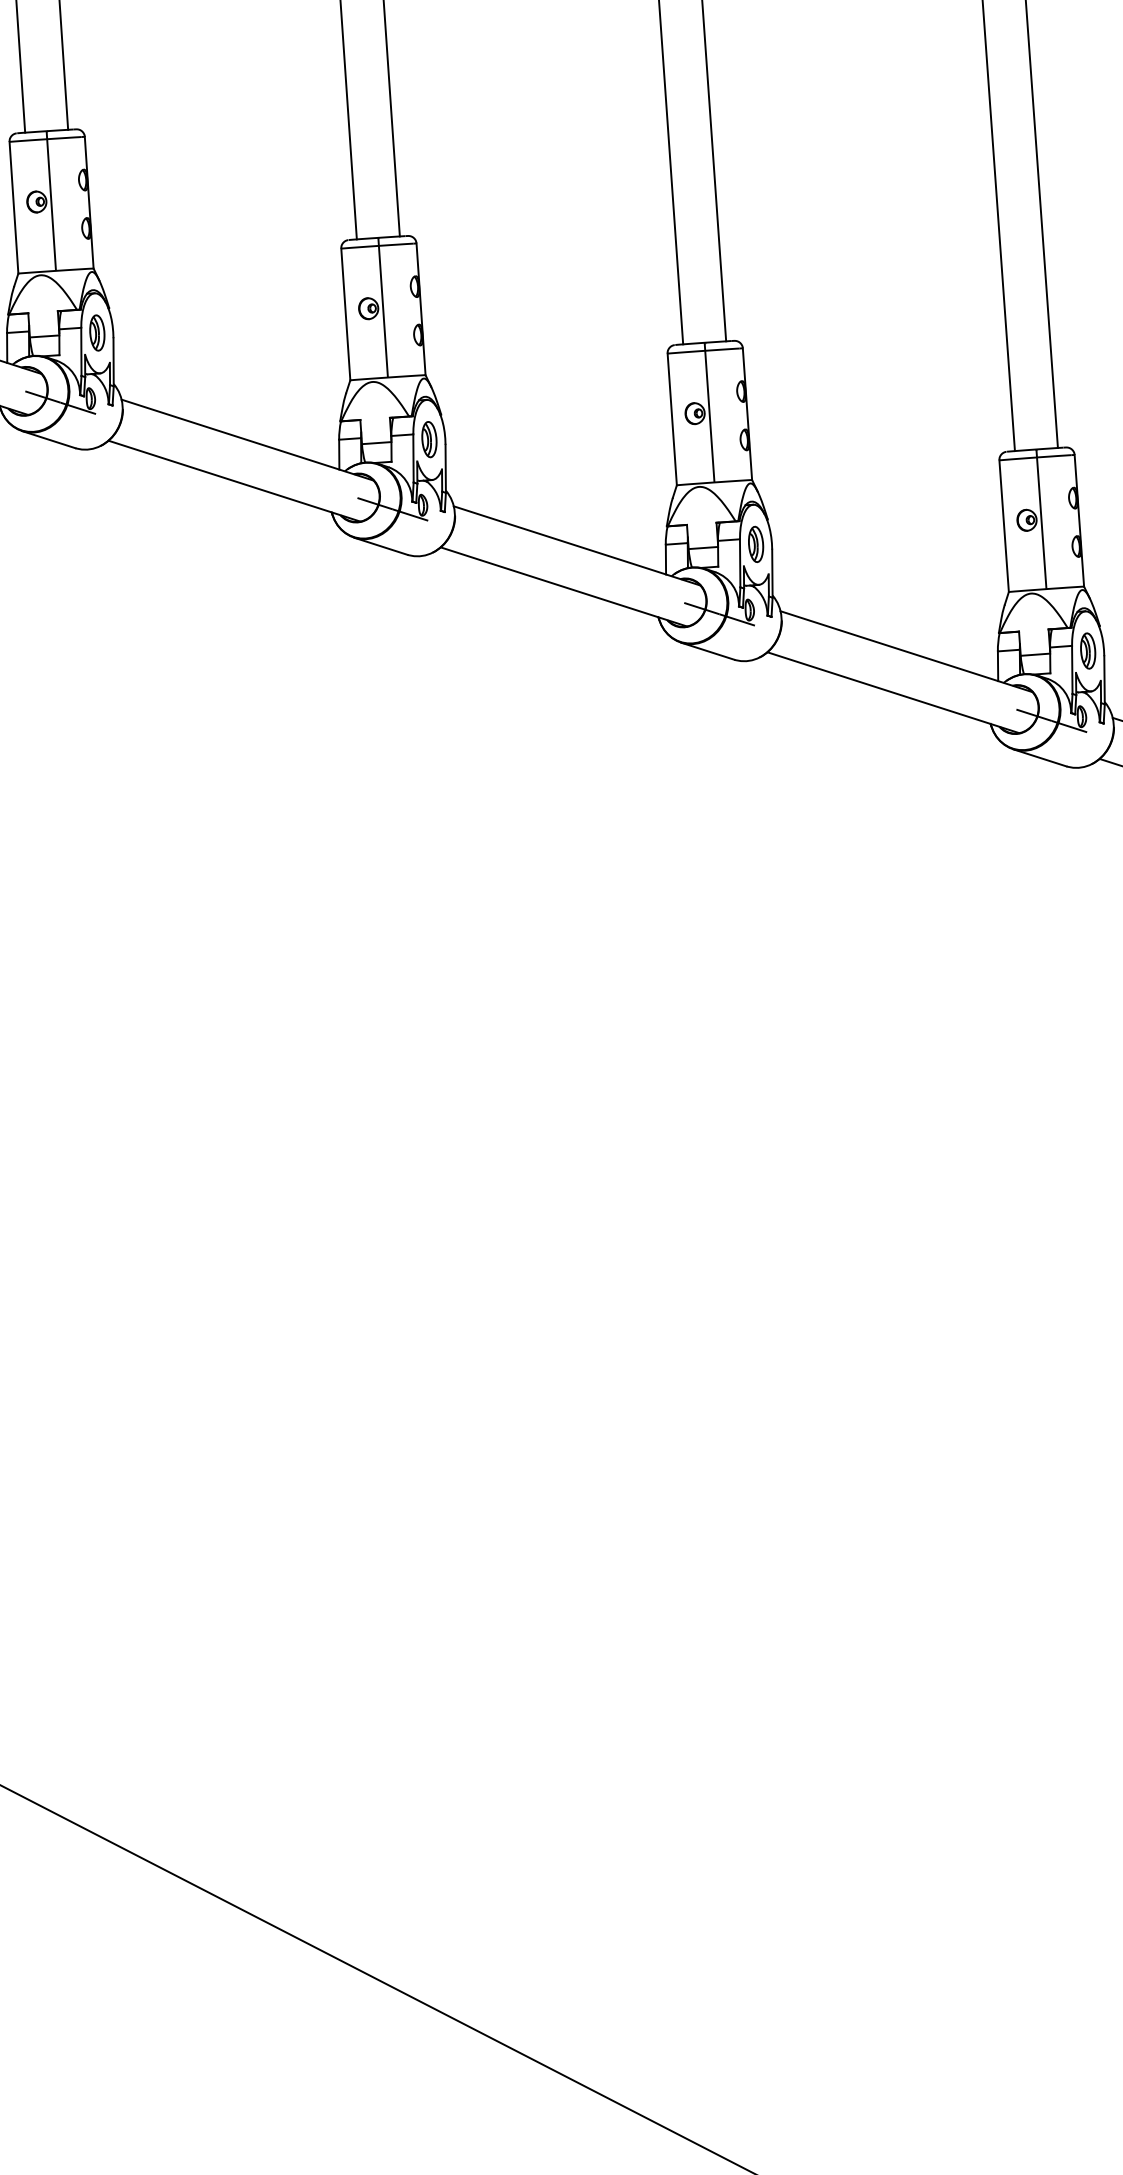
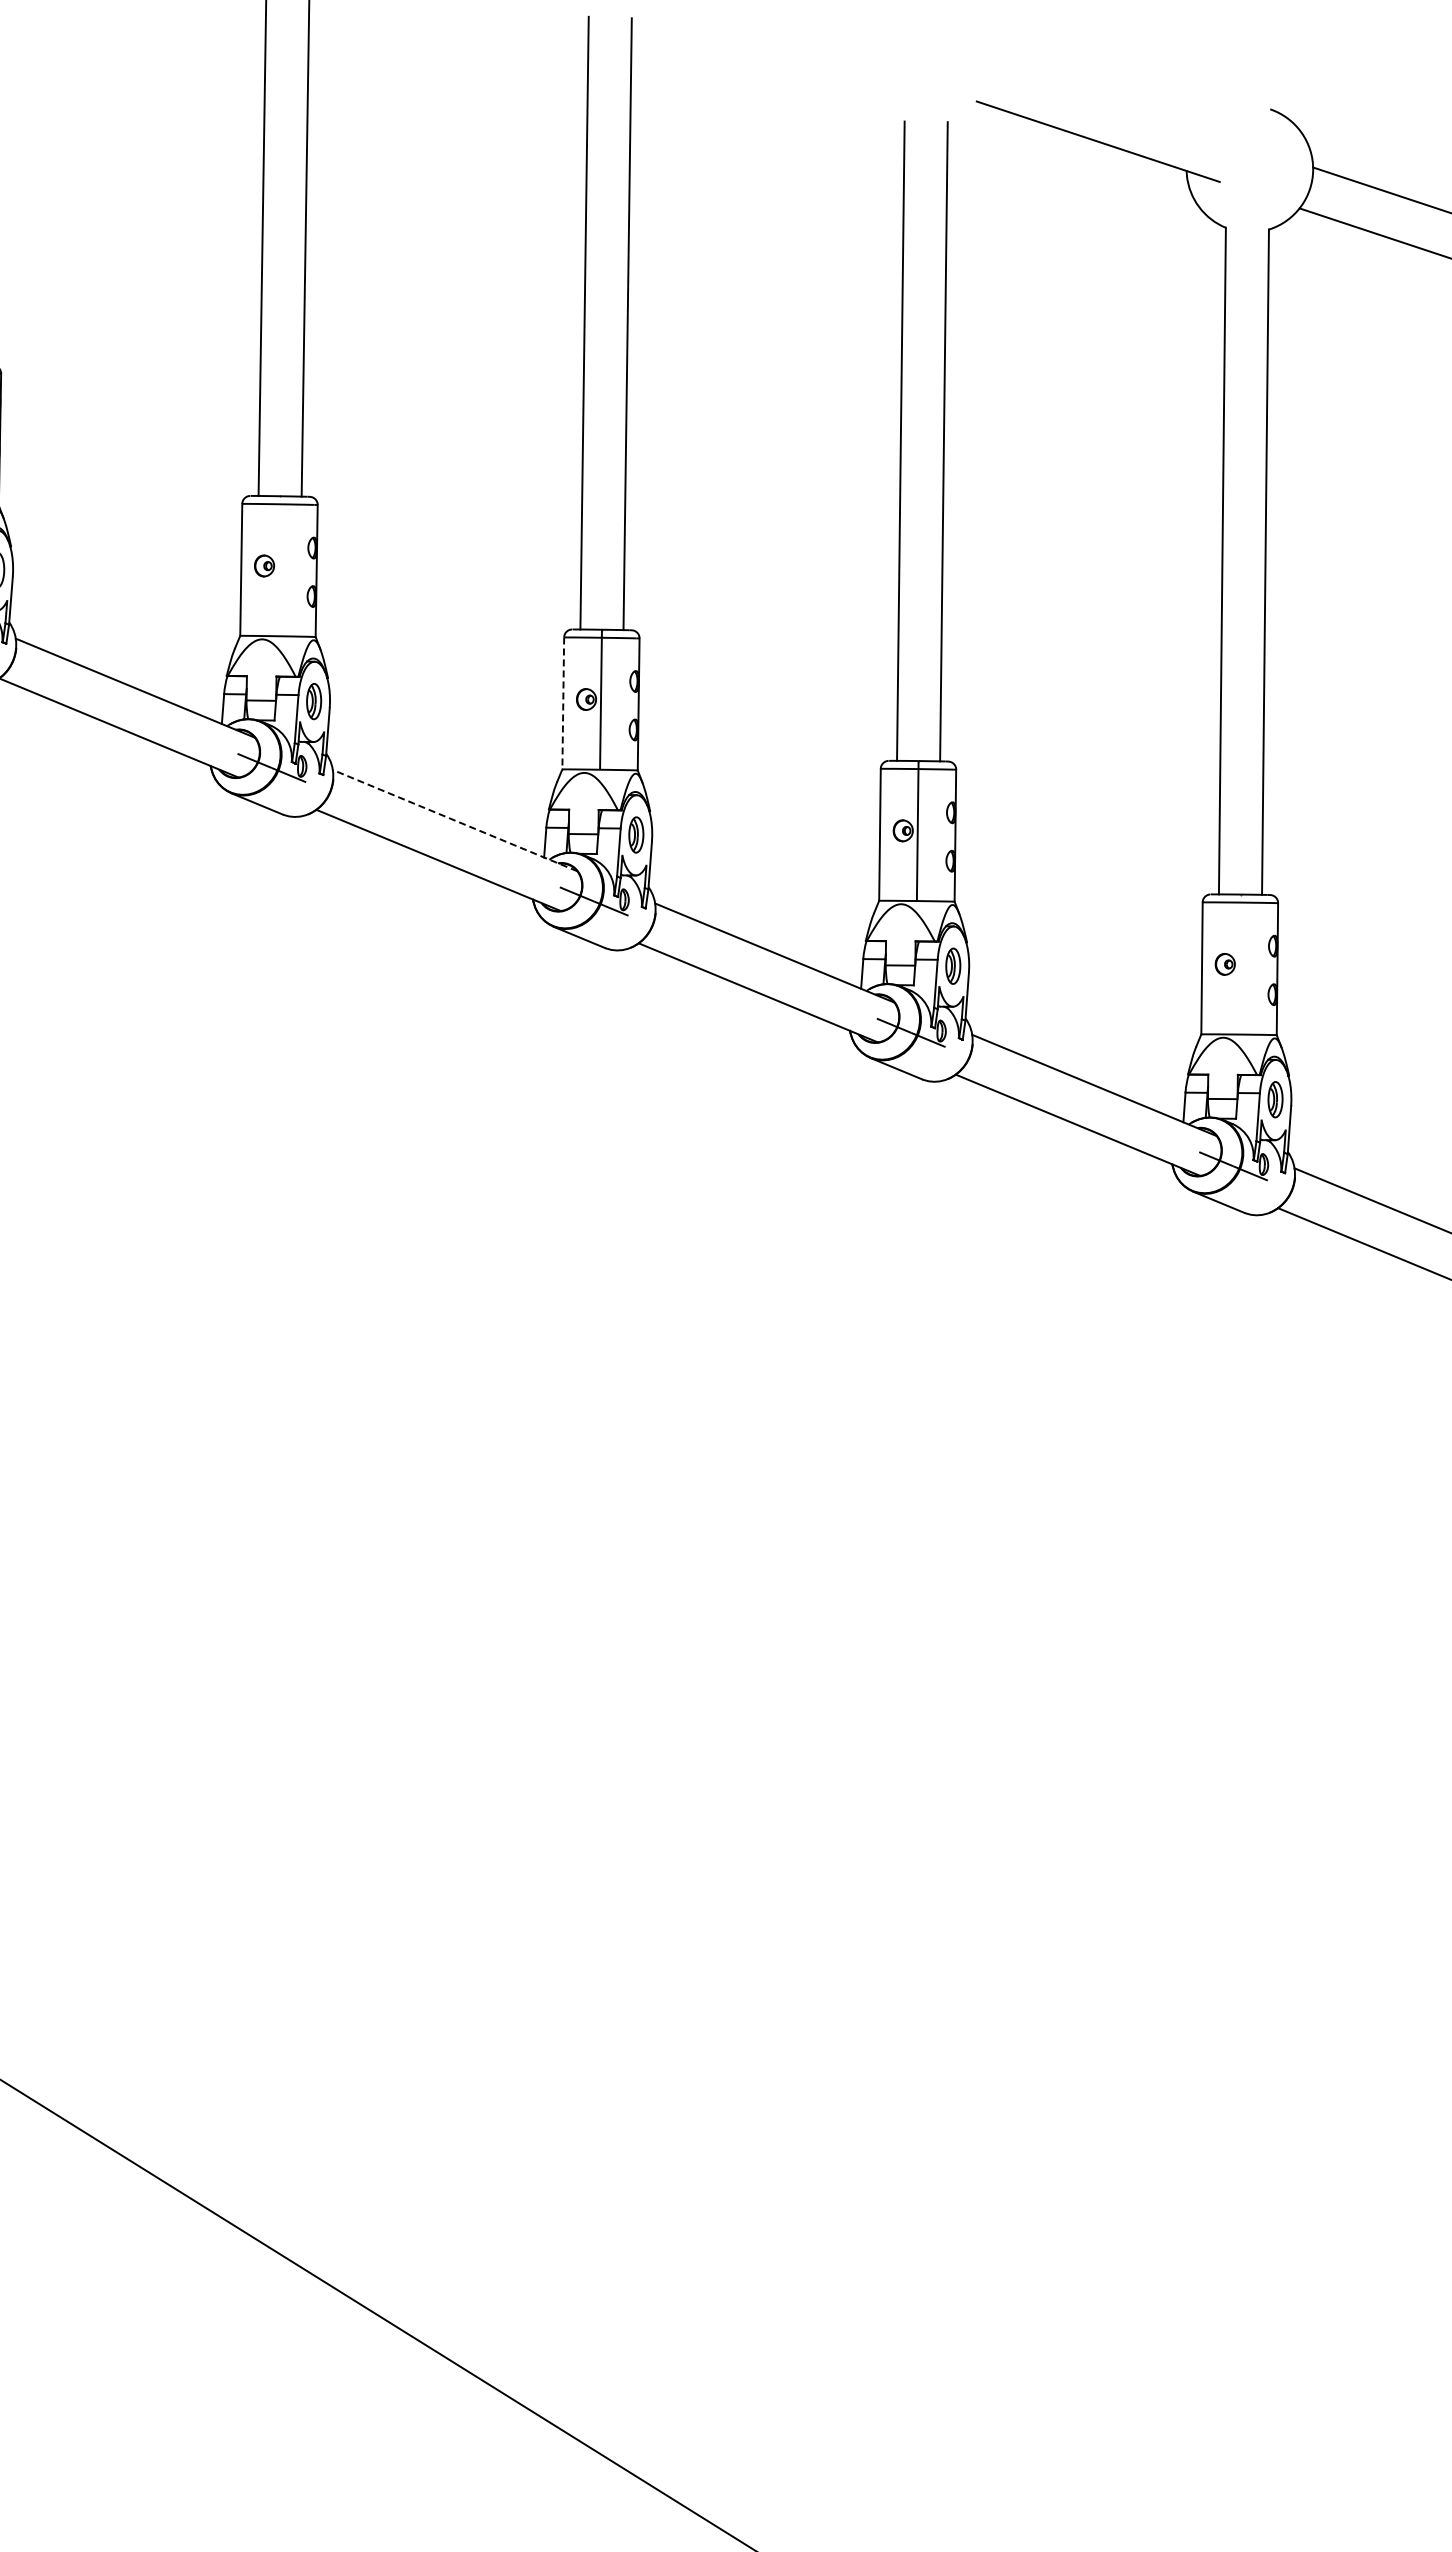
line: (50, 201) -> (278, 566), removed
line: (346, 314) -> (563, 703), solid -> dashed
line: (247, 440) -> (454, 820), solid -> dashed
line: (1041, 519) -> (1239, 964), removed

